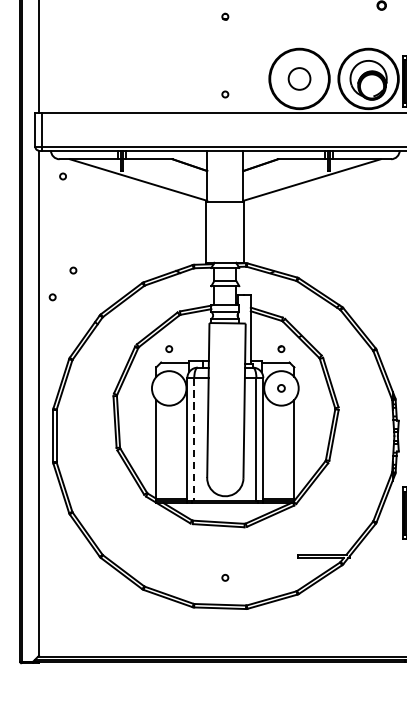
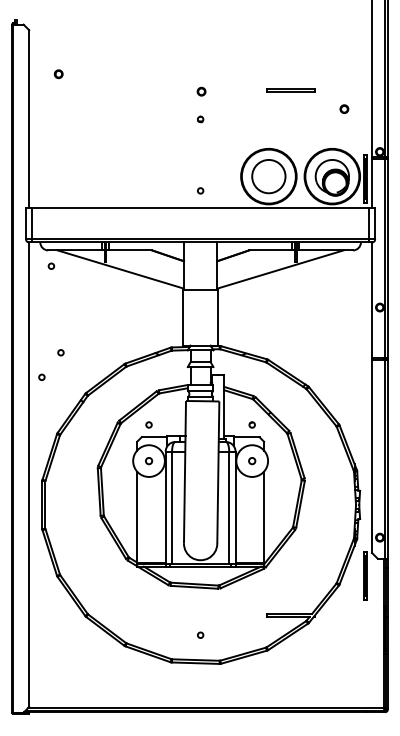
circle: (299, 78) -> (268, 176), size x1.67
circle: (169, 388) -> (149, 461), added
line: (194, 439) -> (172, 508), dashed -> solid

